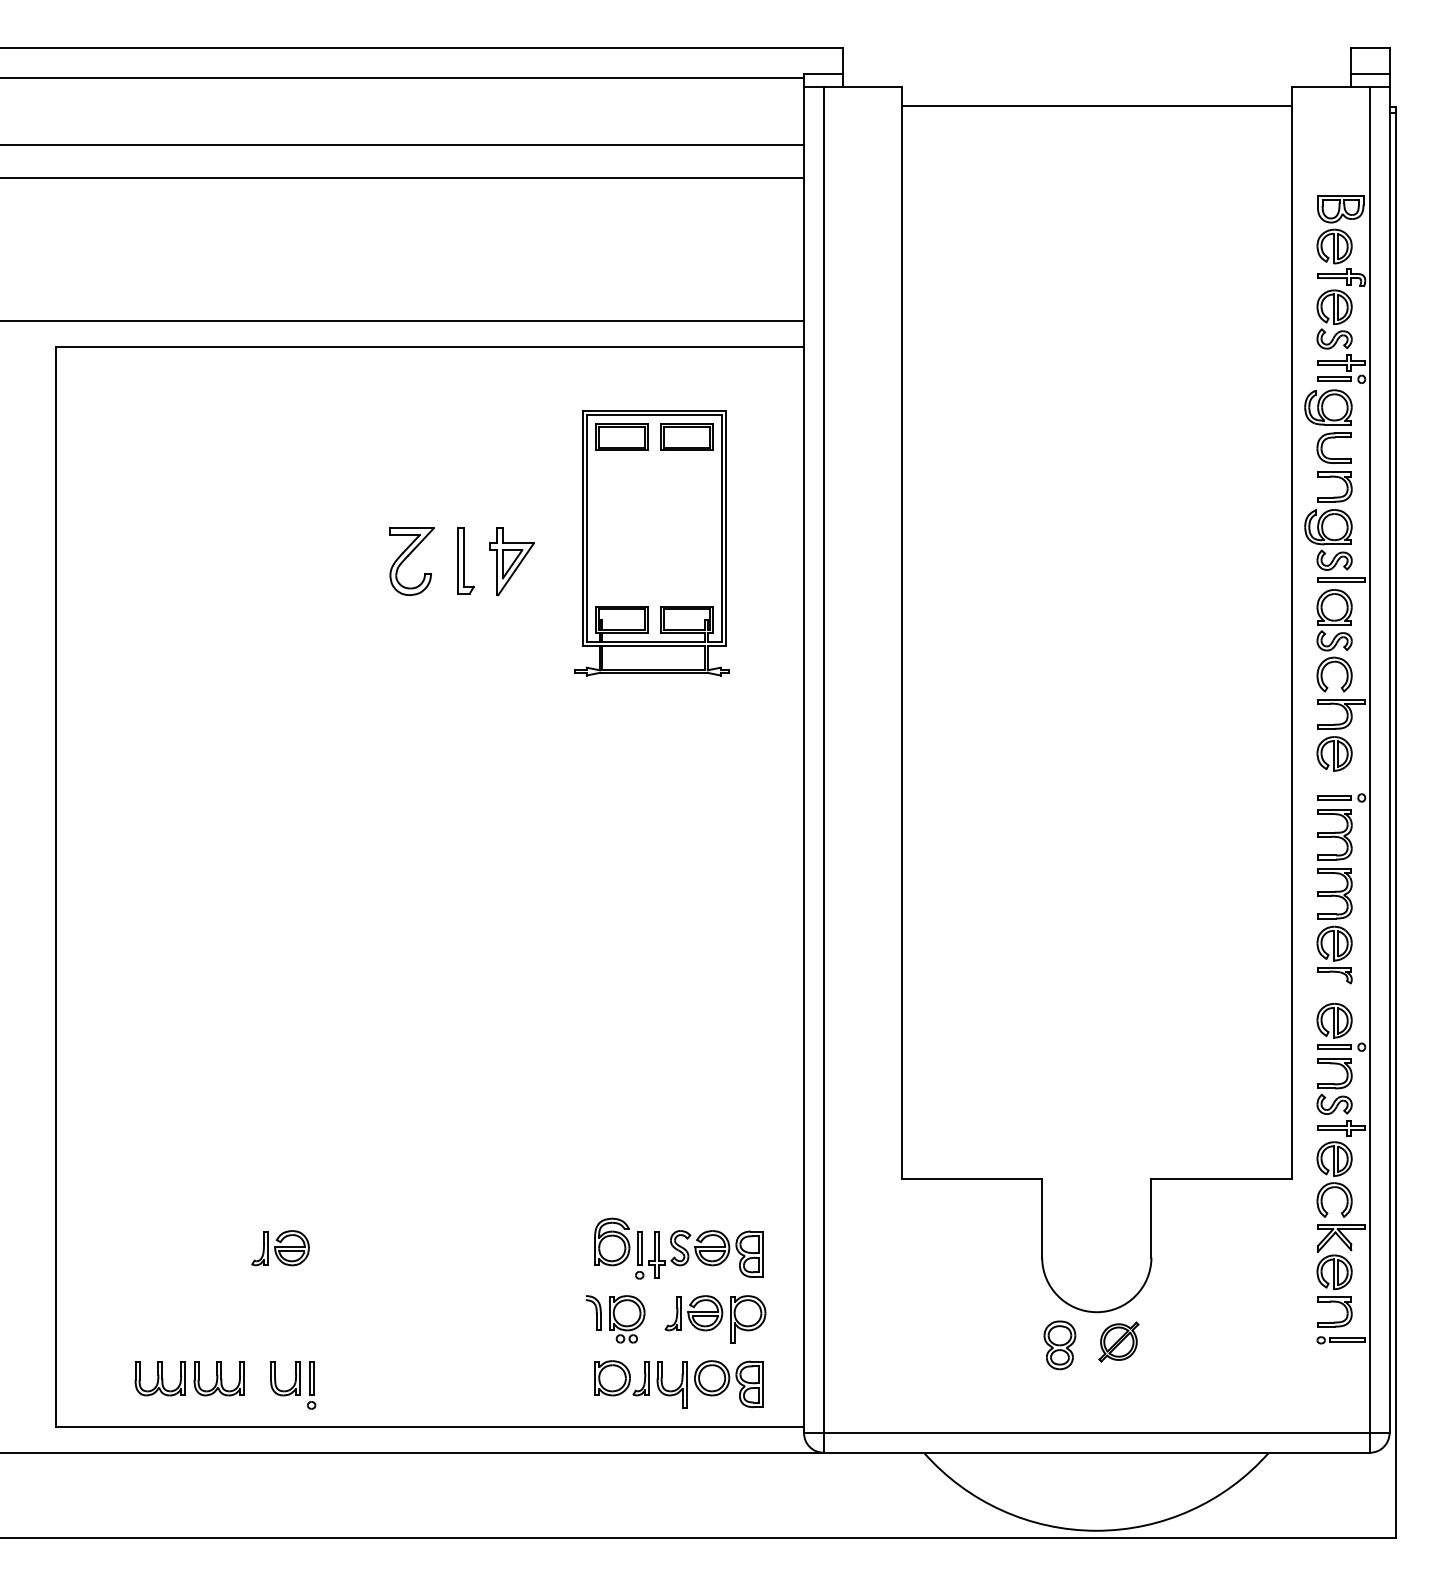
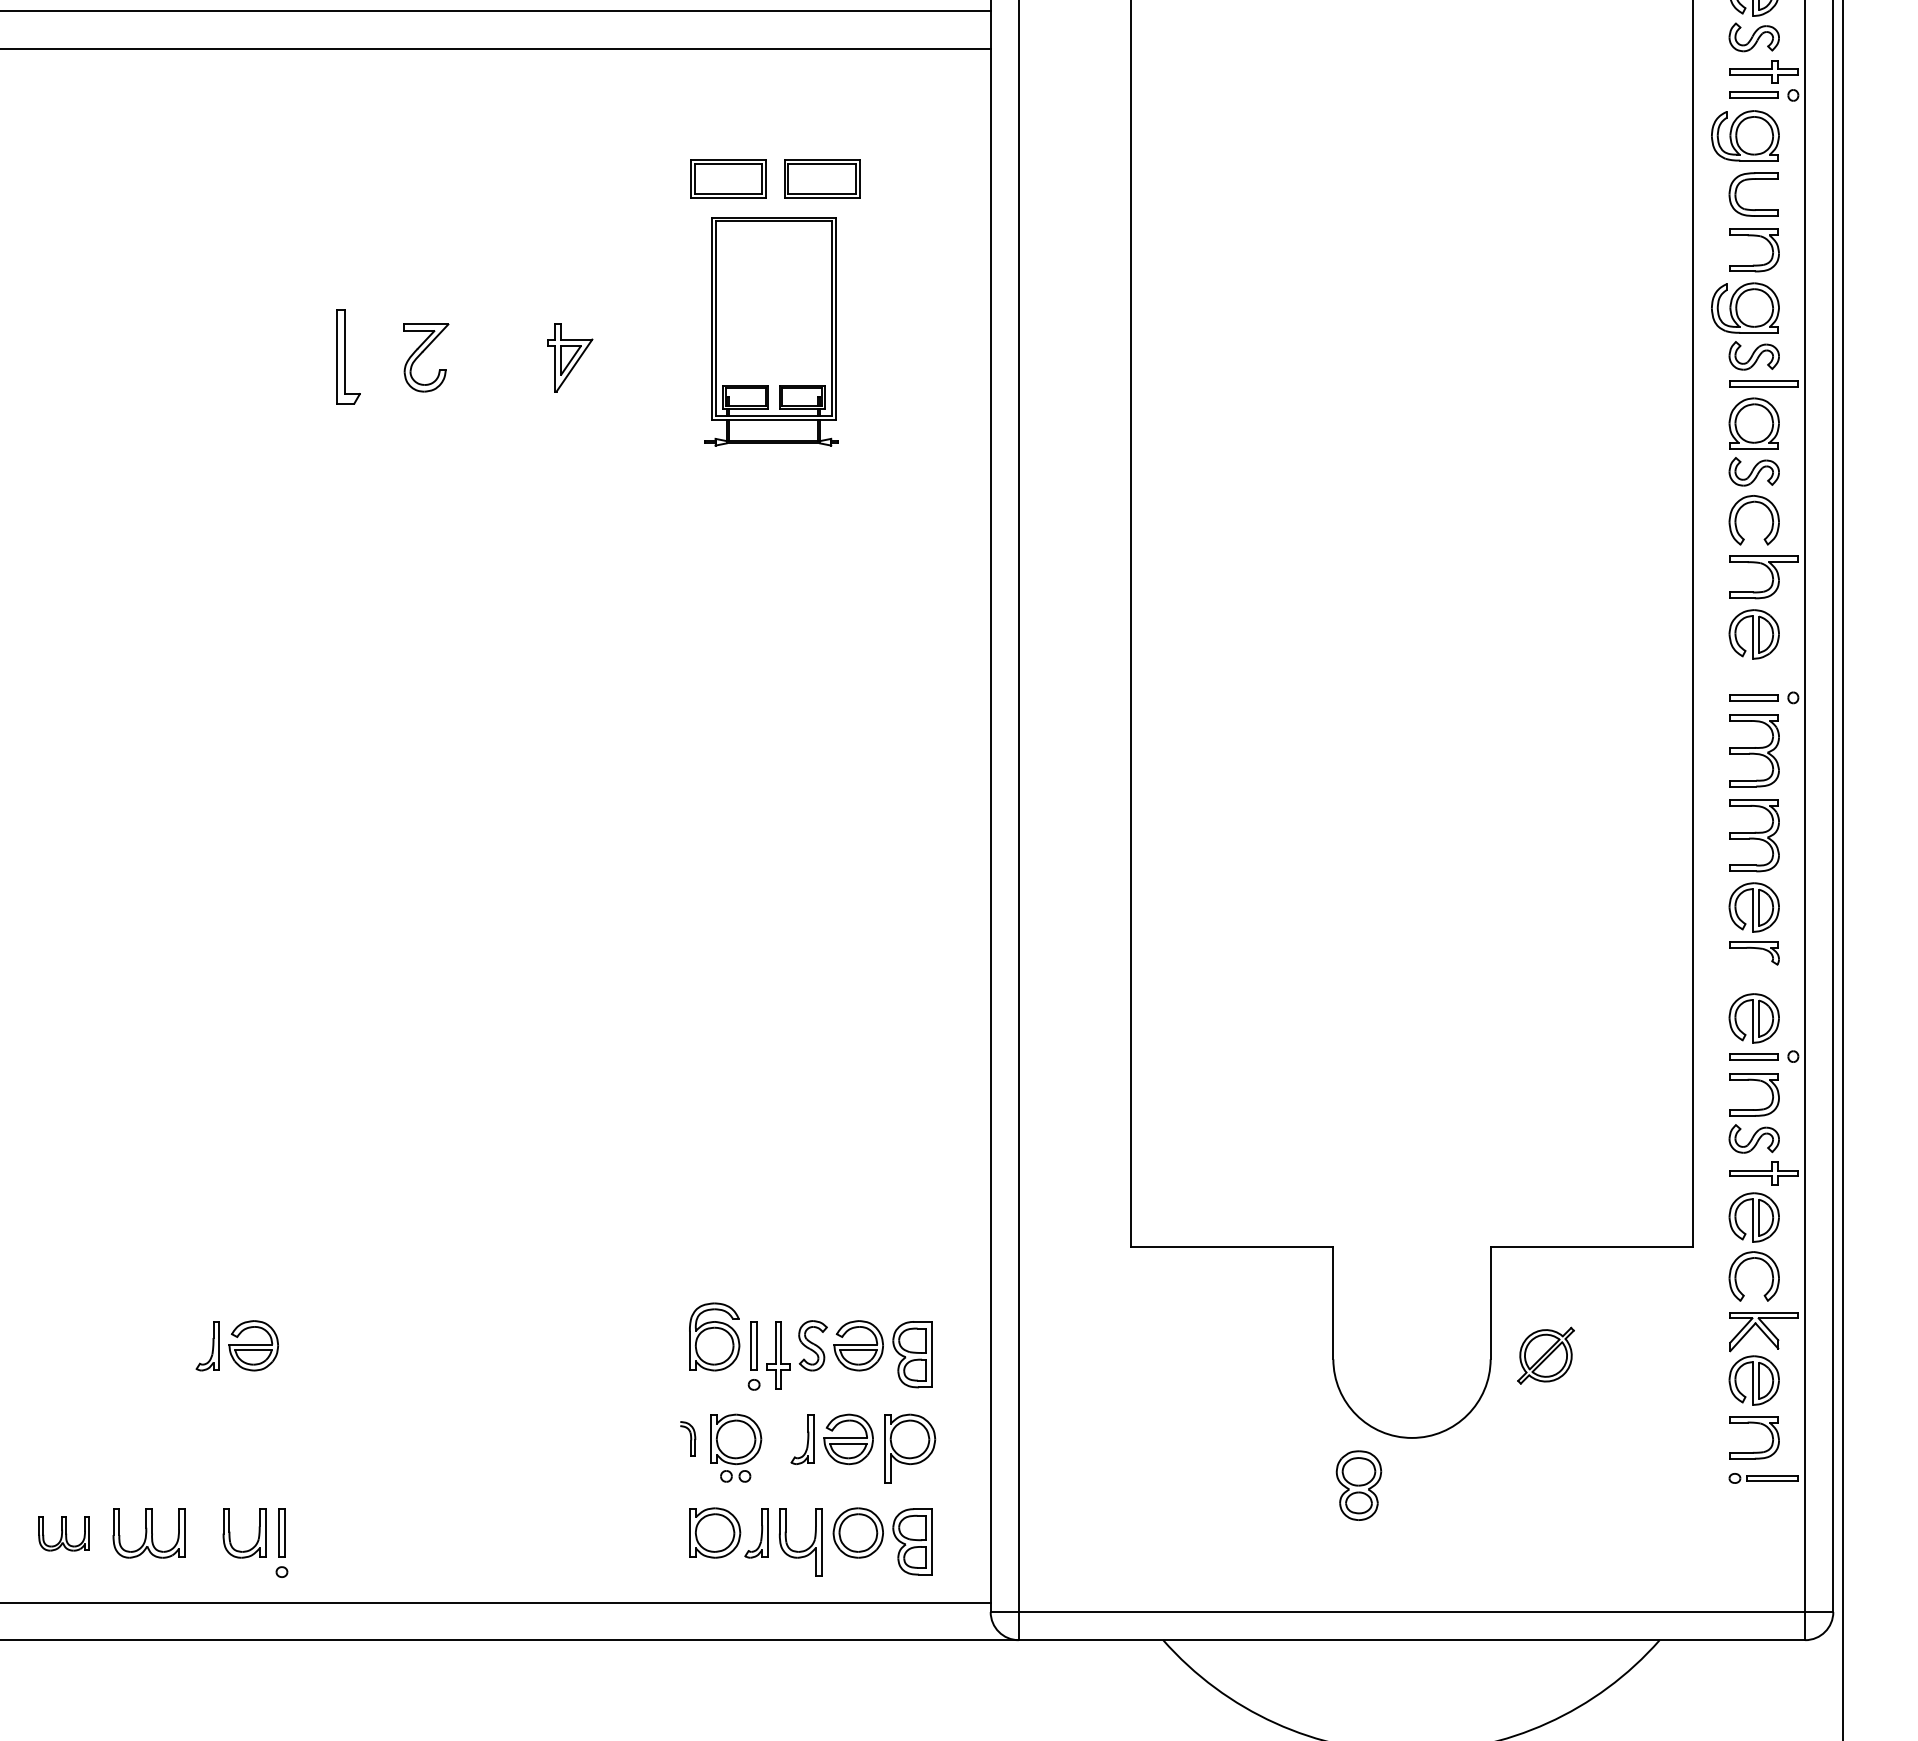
part: (651, 543) -> (771, 331), size x0.6
part: (465, 560) -> (348, 356), moved
part: (411, 561) -> (425, 357), size x0.7
part: (511, 561) -> (569, 357), size x0.7
part: (593, 1312) -> (687, 1438), size x0.7
part: (1118, 1341) -> (1545, 1354), moved
part: (159, 1378) -> (63, 1533), size x0.7

